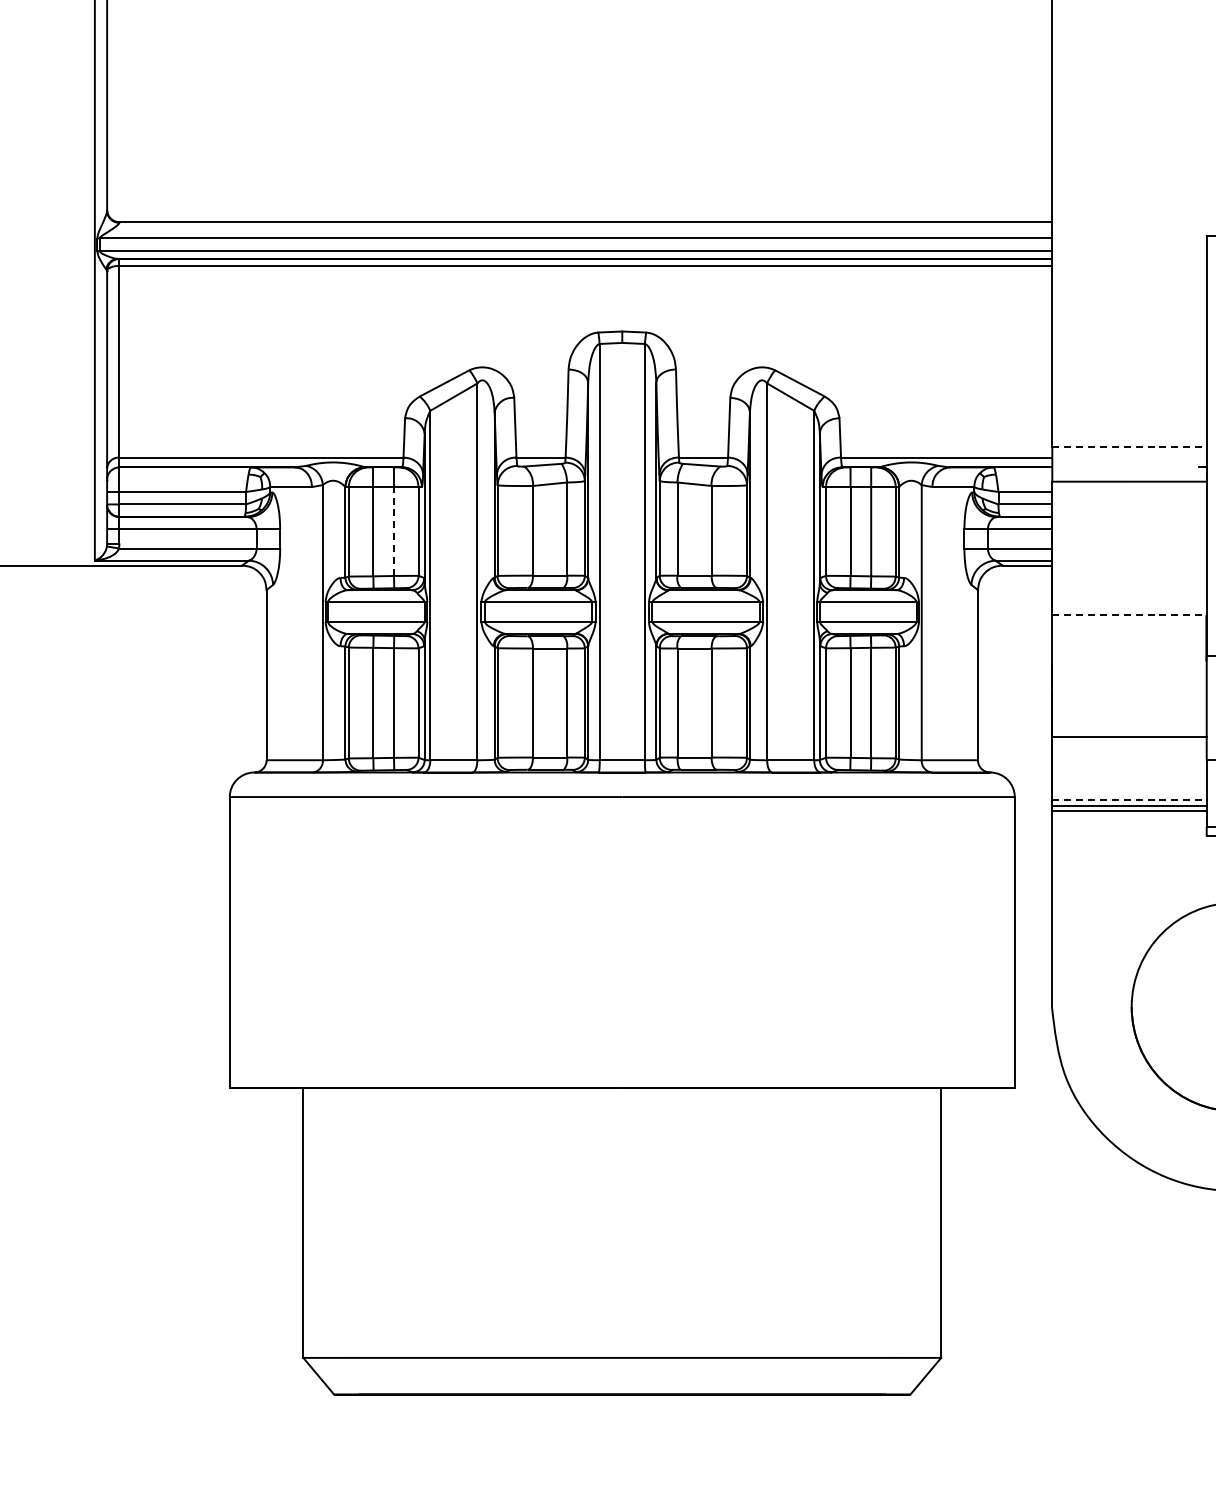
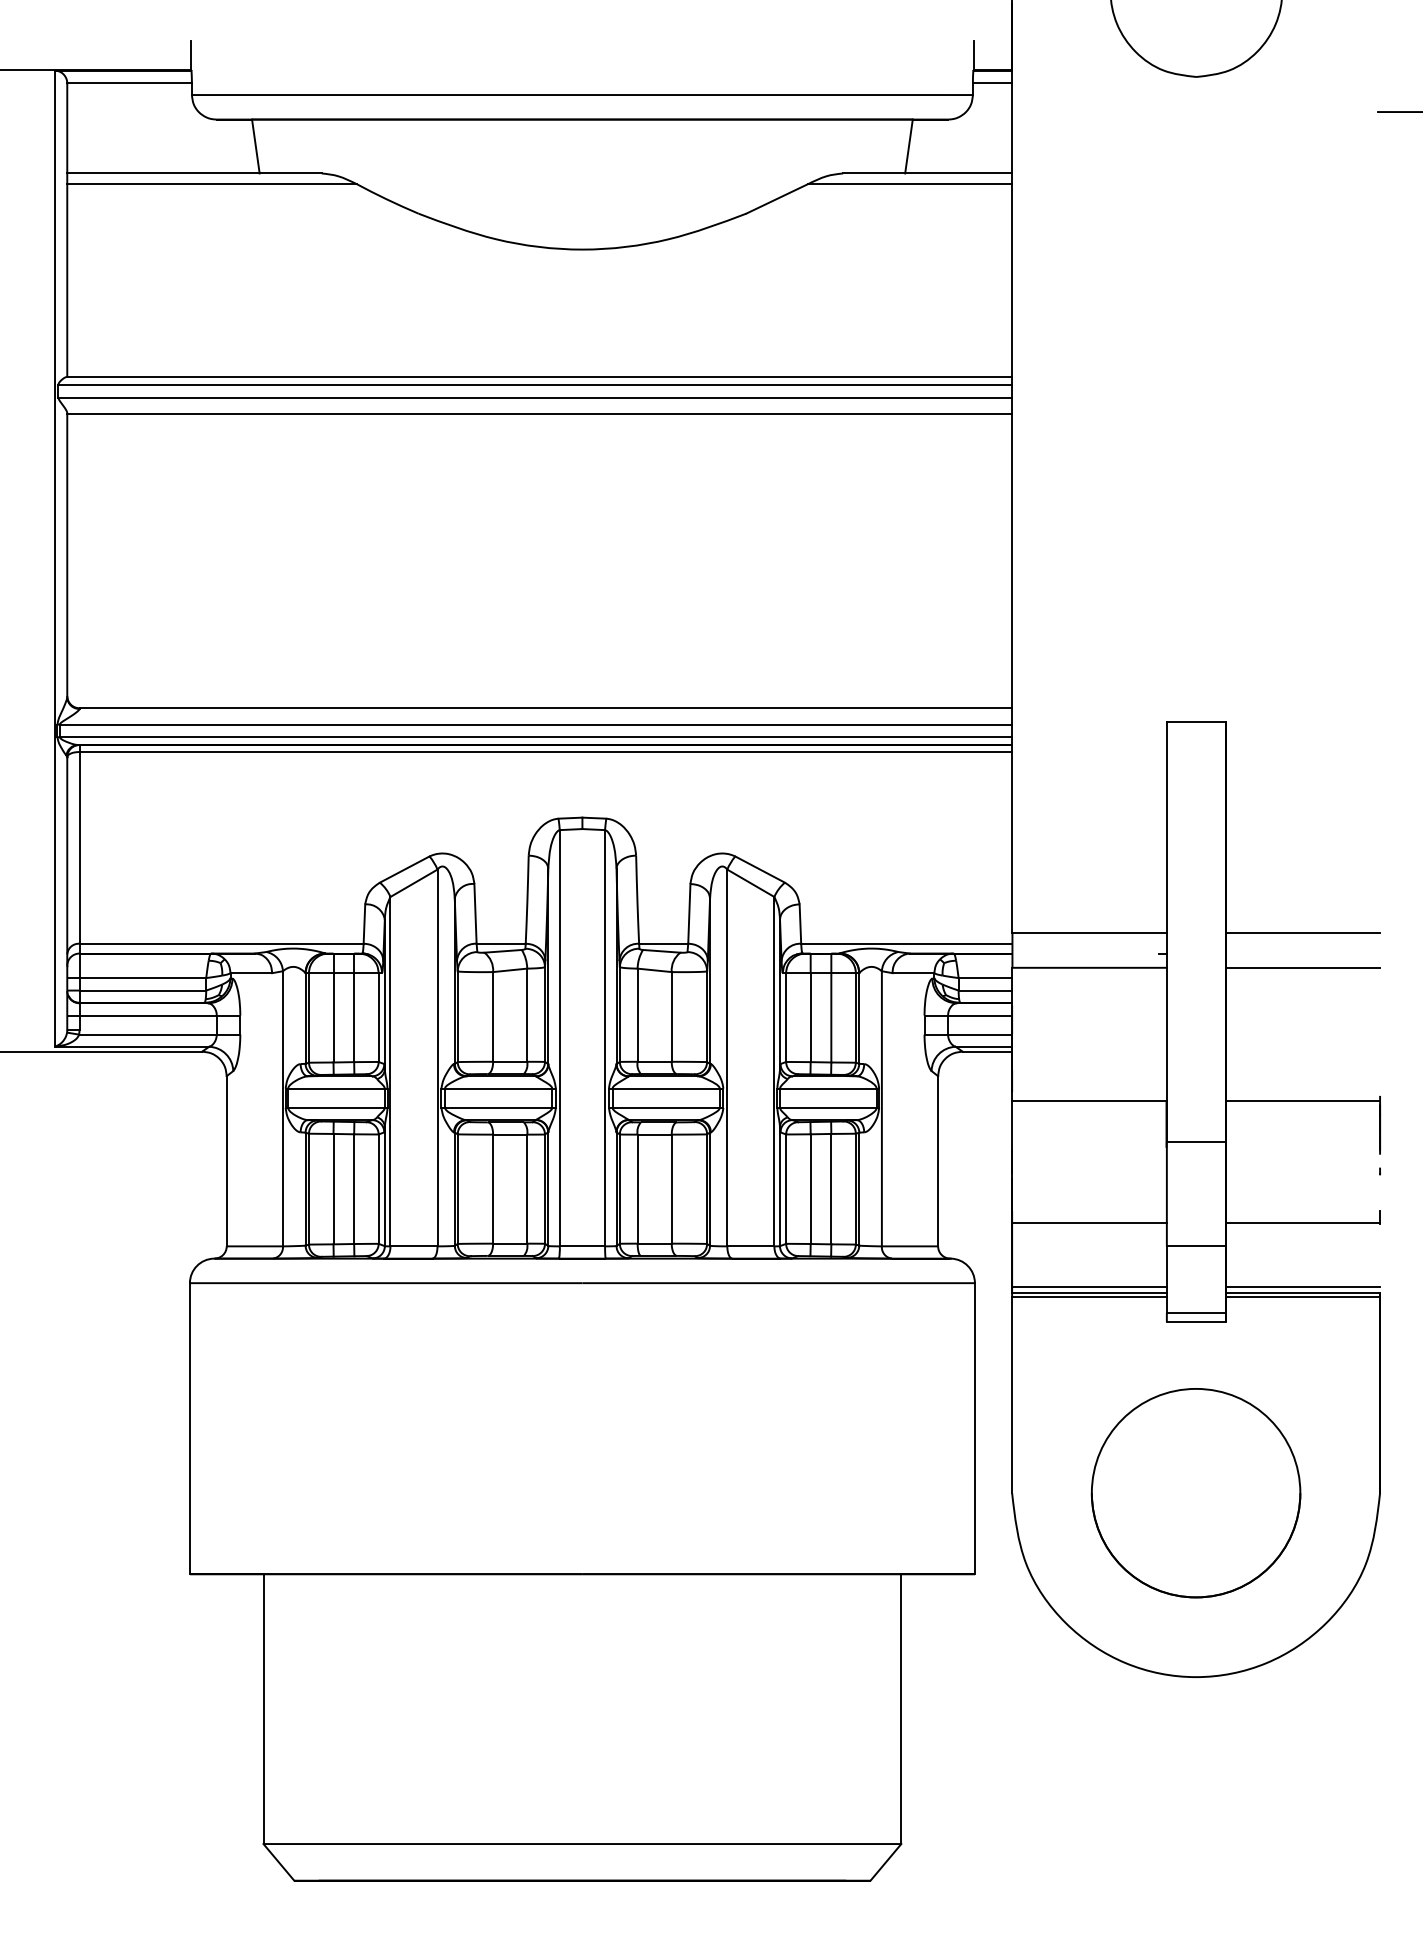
line: (1130, 446) -> (1090, 932), dashed -> solid
line: (394, 531) -> (354, 1017), dashed -> solid
line: (1130, 615) -> (1090, 1101), dashed -> solid
line: (1130, 800) -> (1090, 1286), dashed -> solid

